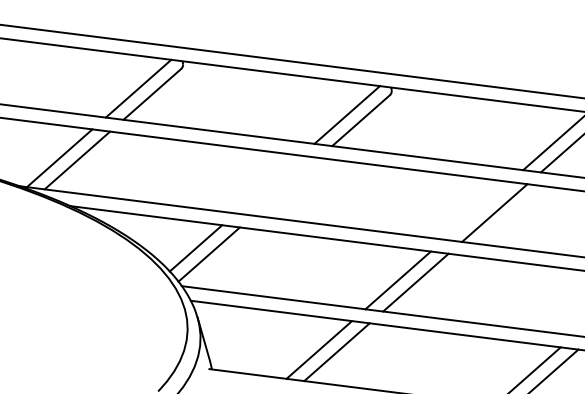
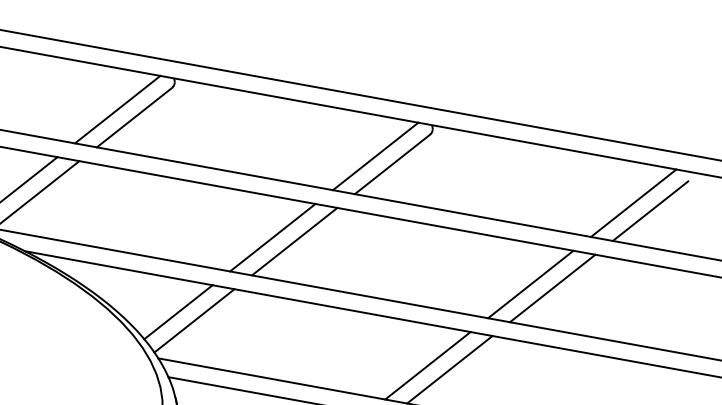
line: (268, 184) -> (272, 237), added
line: (285, 186) -> (293, 241), added
line: (476, 210) -> (530, 284), added

